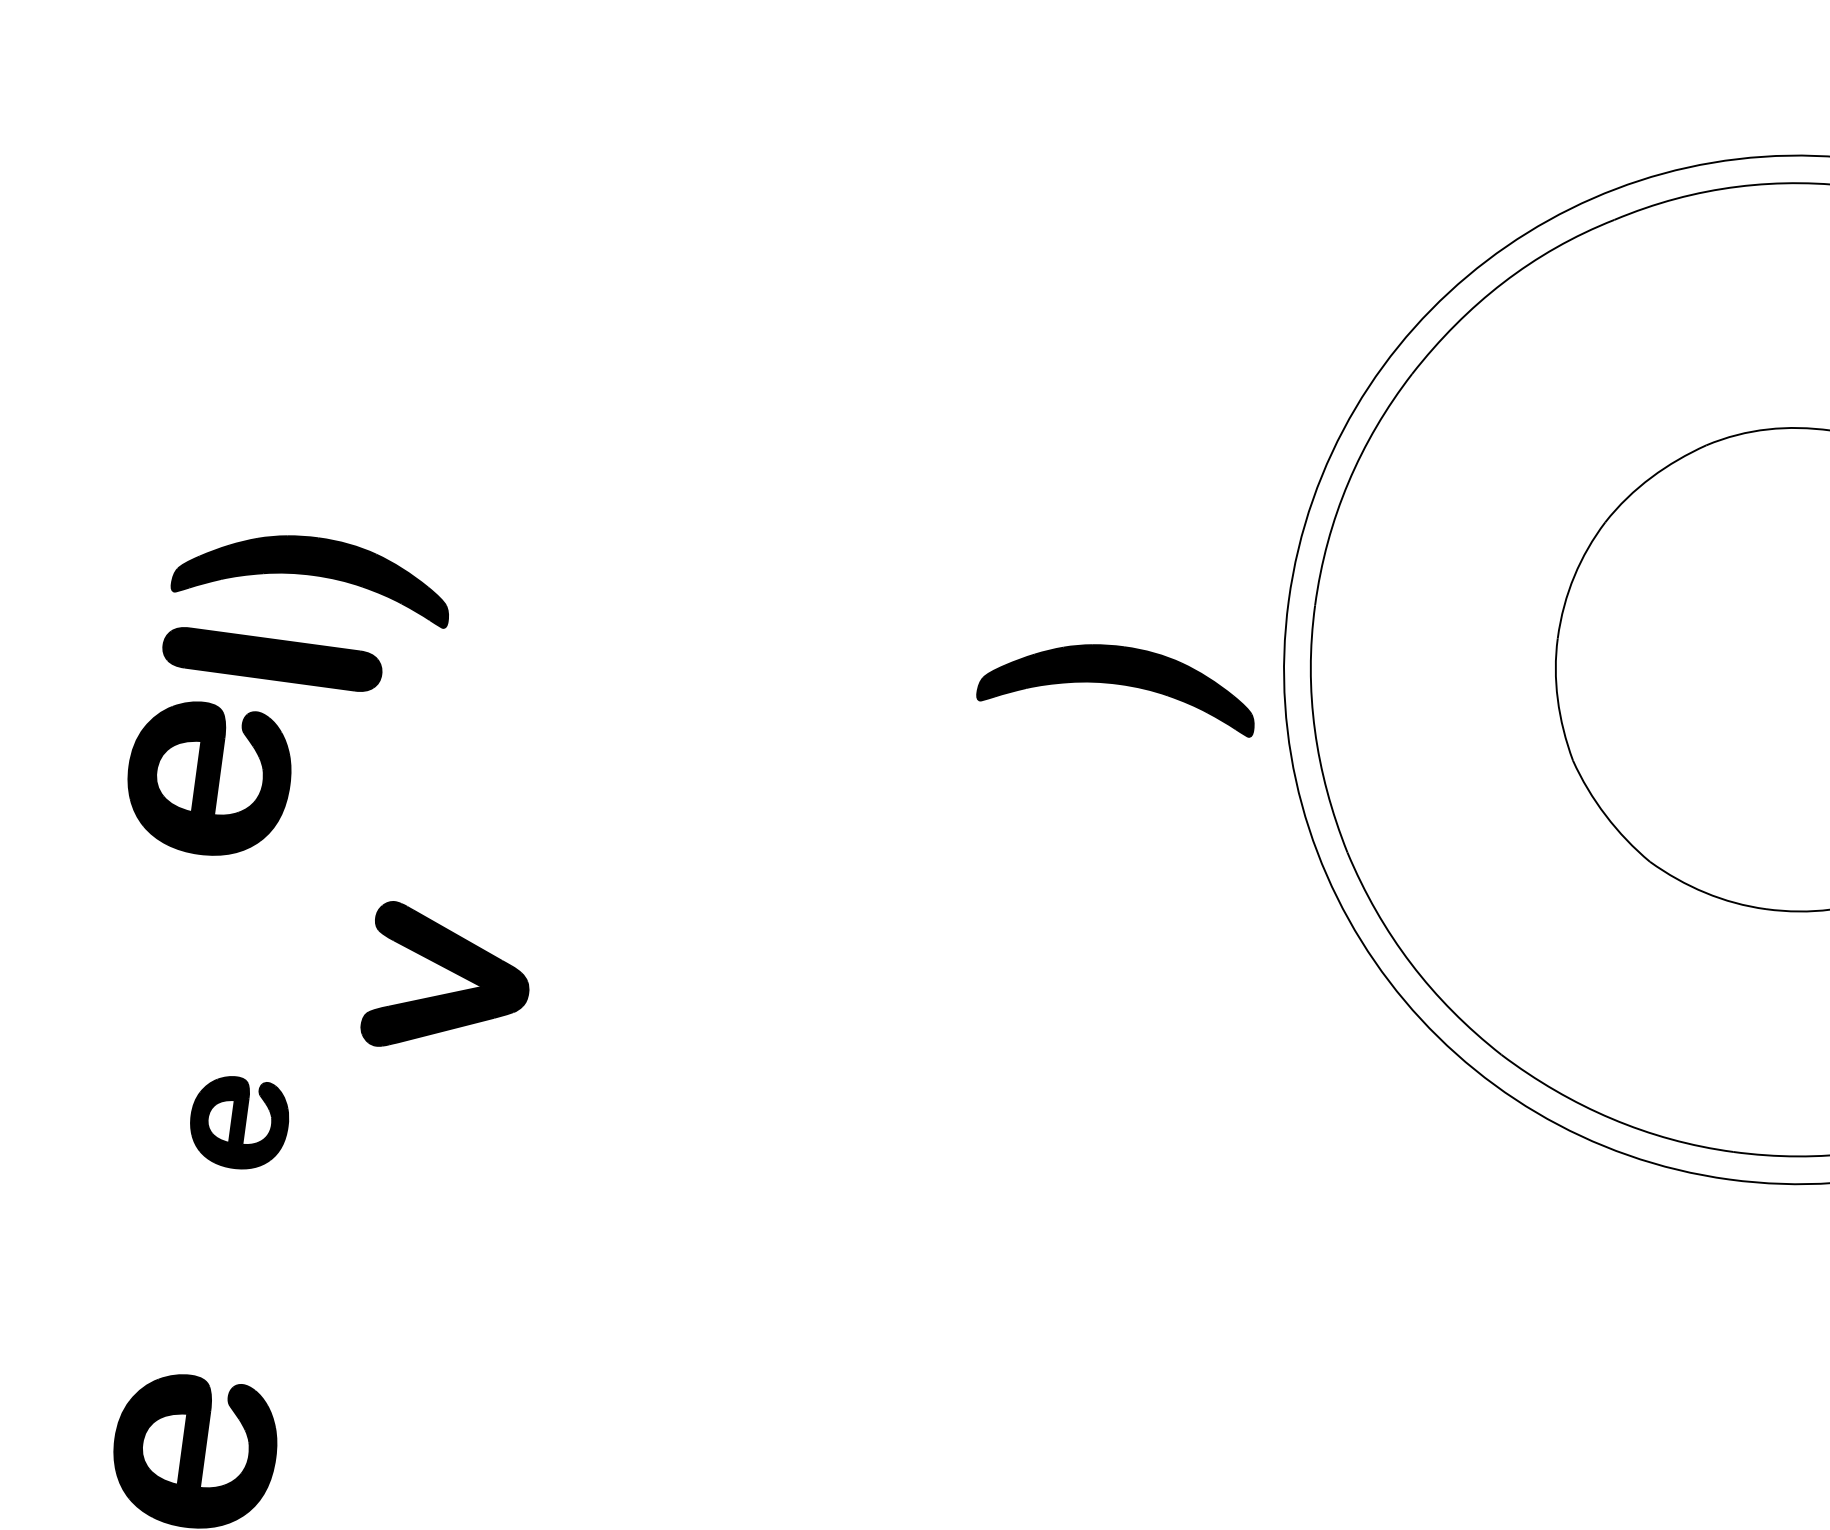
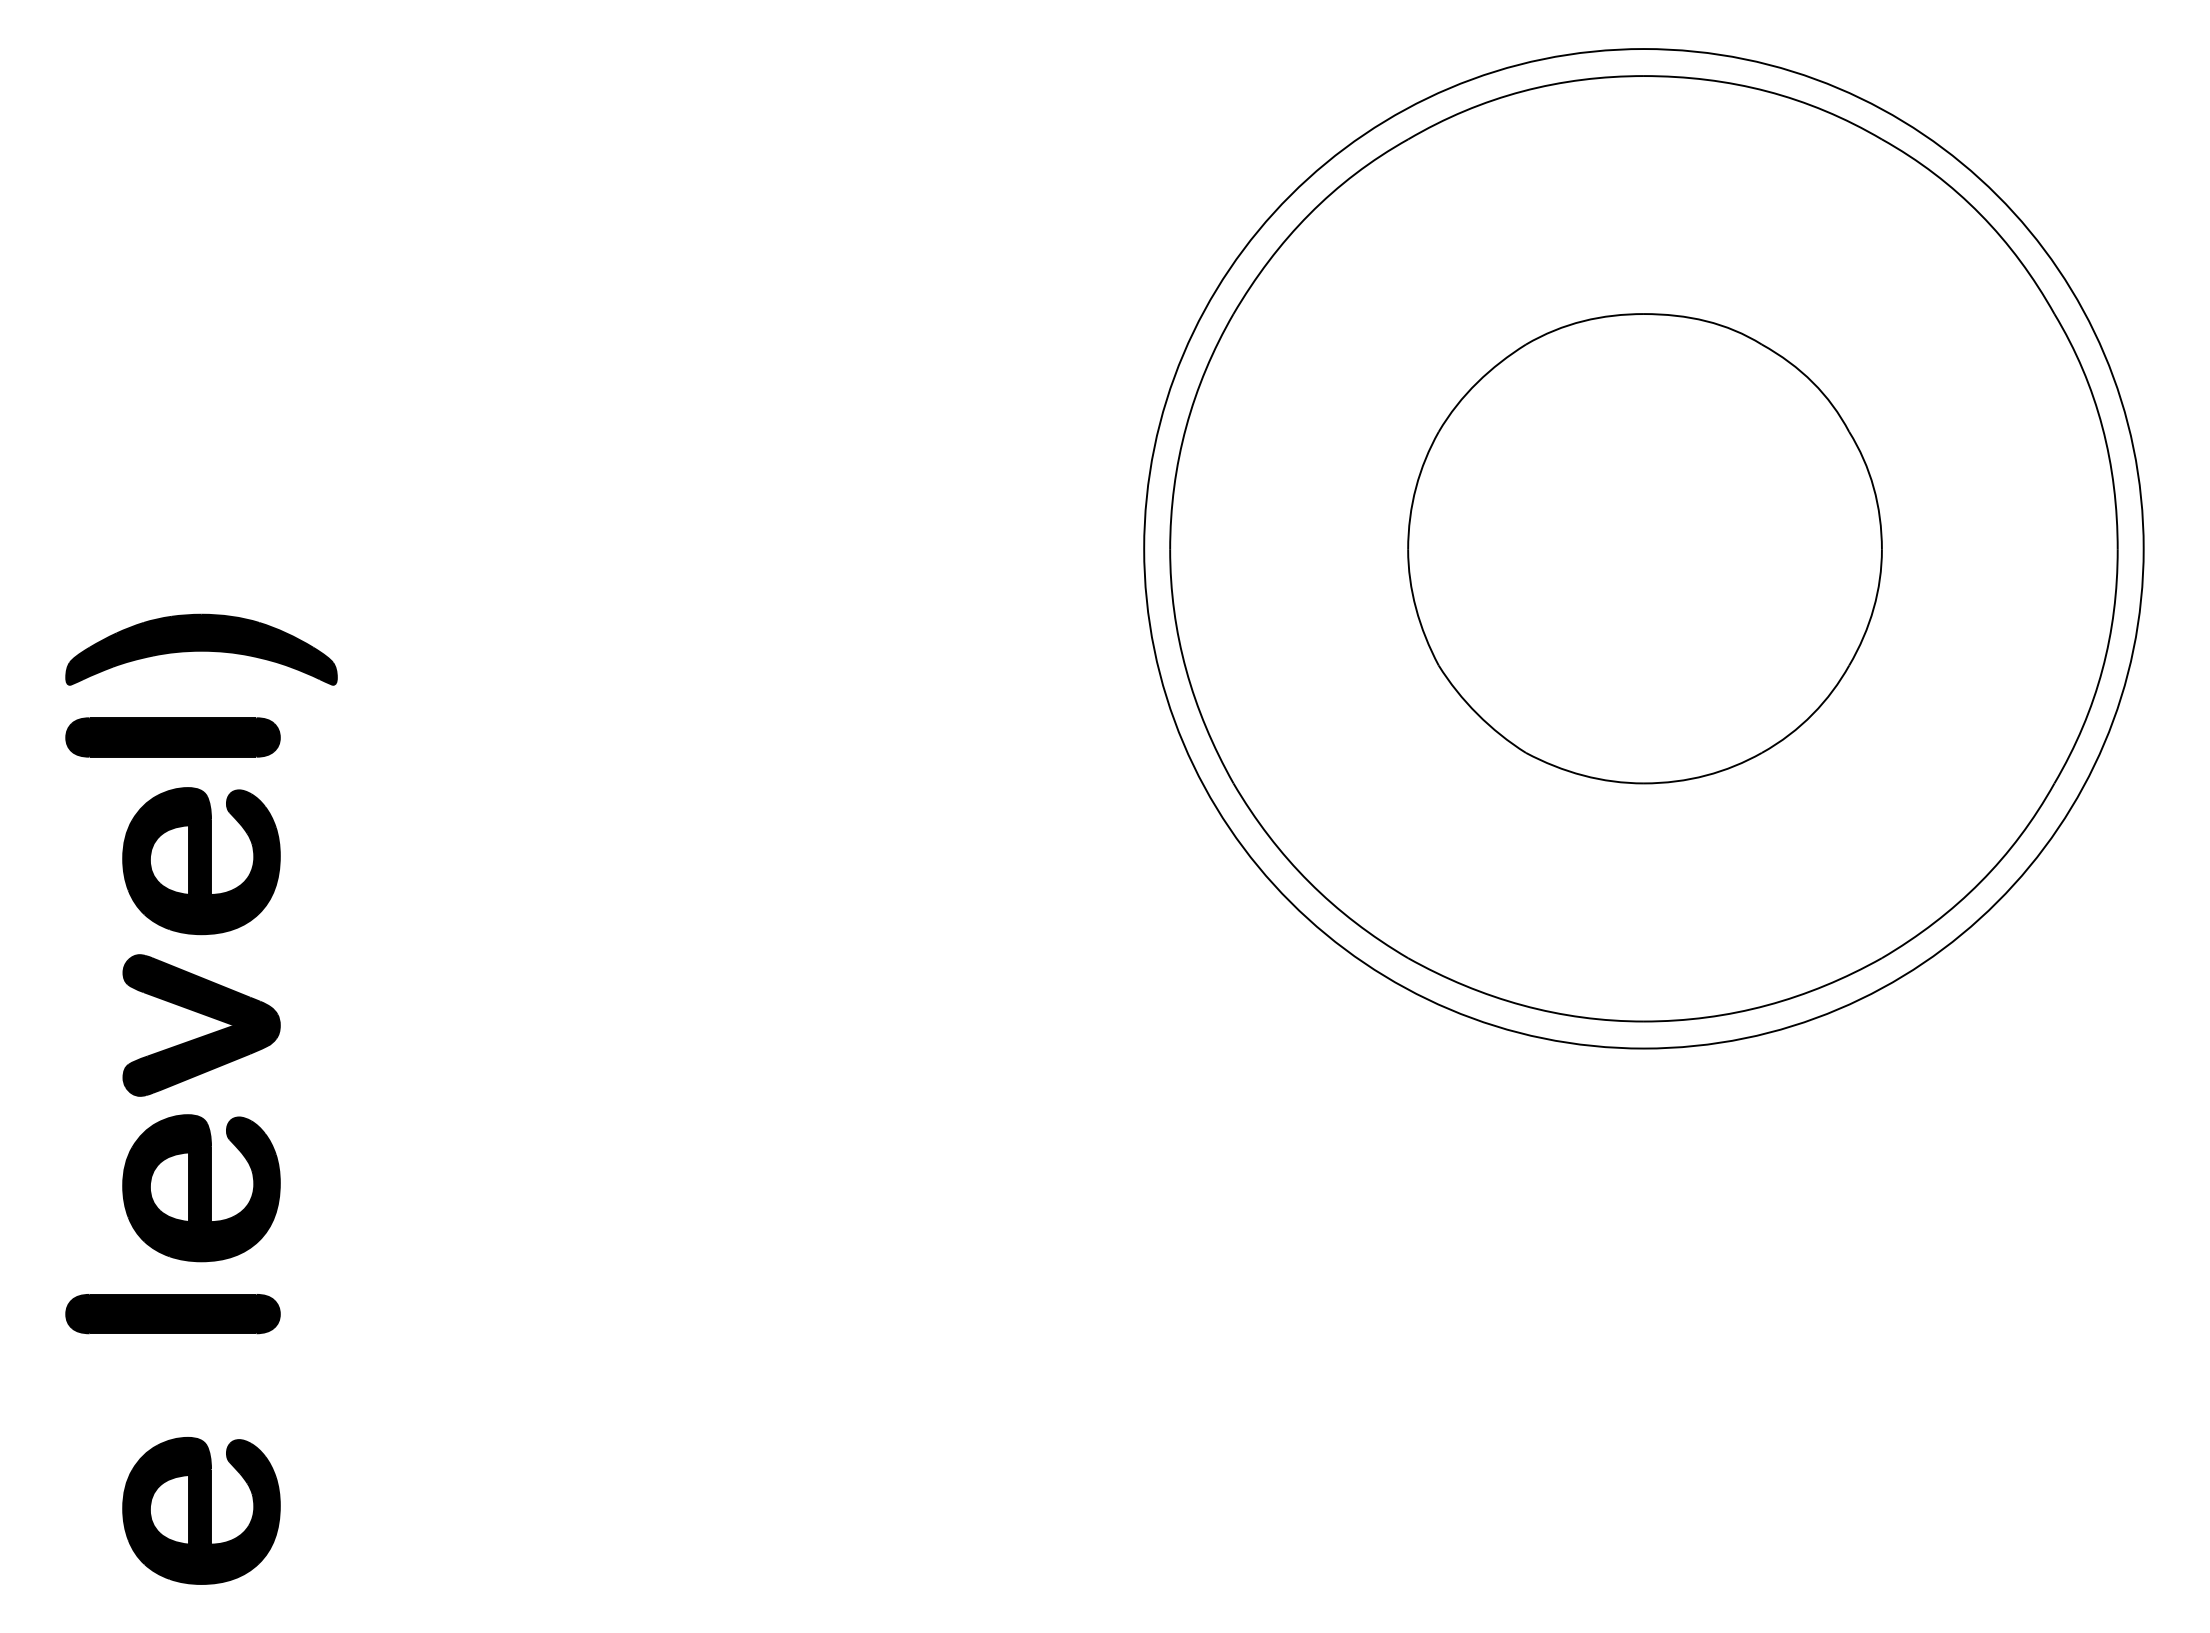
part: (1119, 682) -> (991, 649), removed
part: (208, 779) -> (201, 861), moved
part: (449, 992) -> (203, 1035), moved
part: (239, 1123) -> (201, 1188), size x1.67
part: (192, 1247) -> (172, 1314), added

